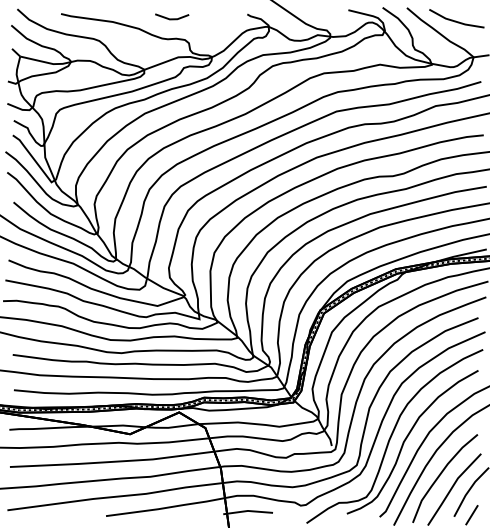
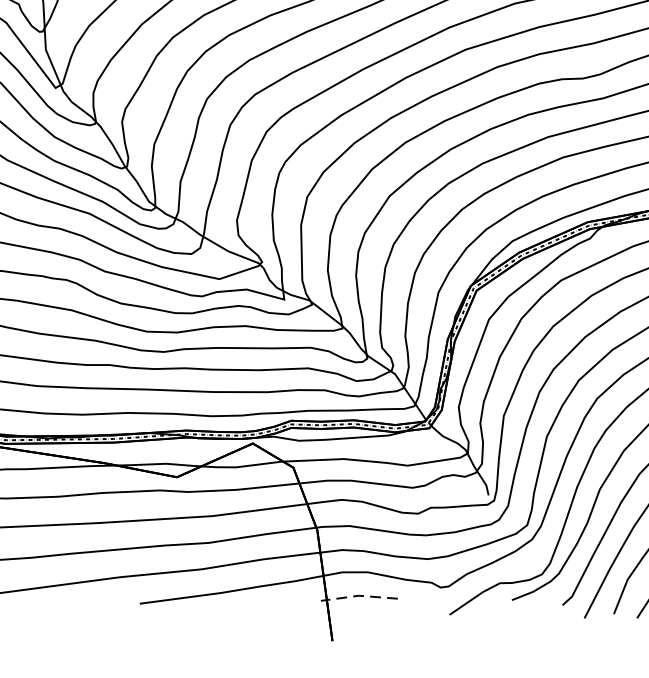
line: (247, 510) -> (358, 595), solid -> dashed

